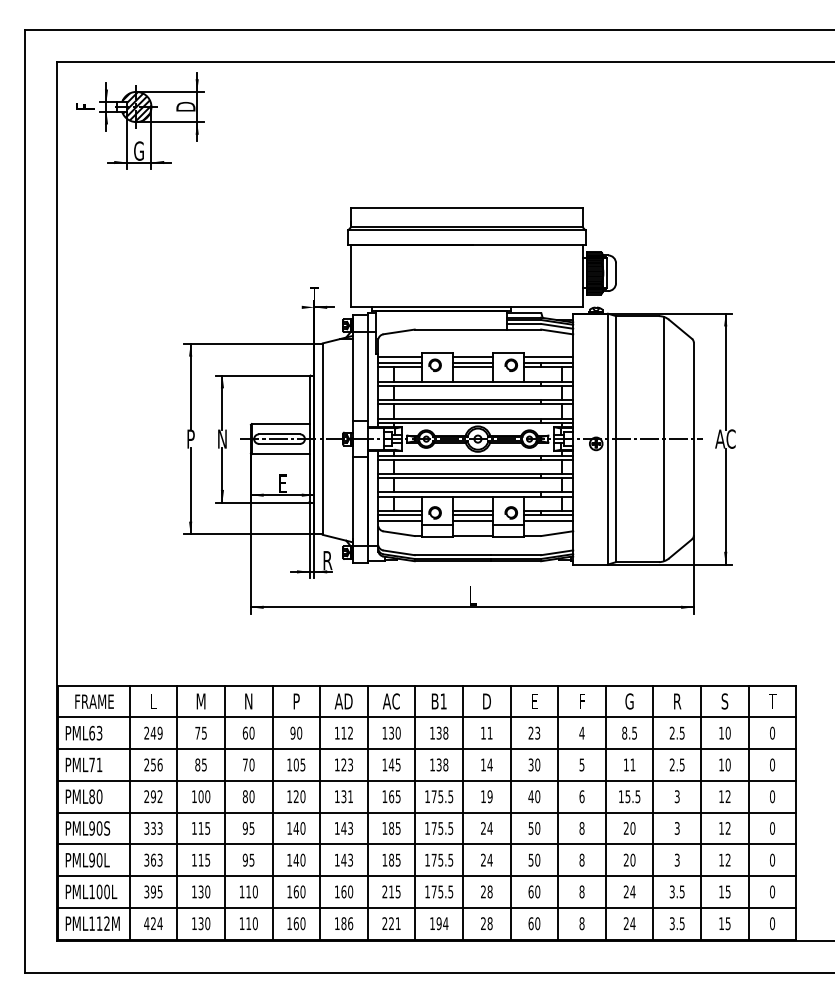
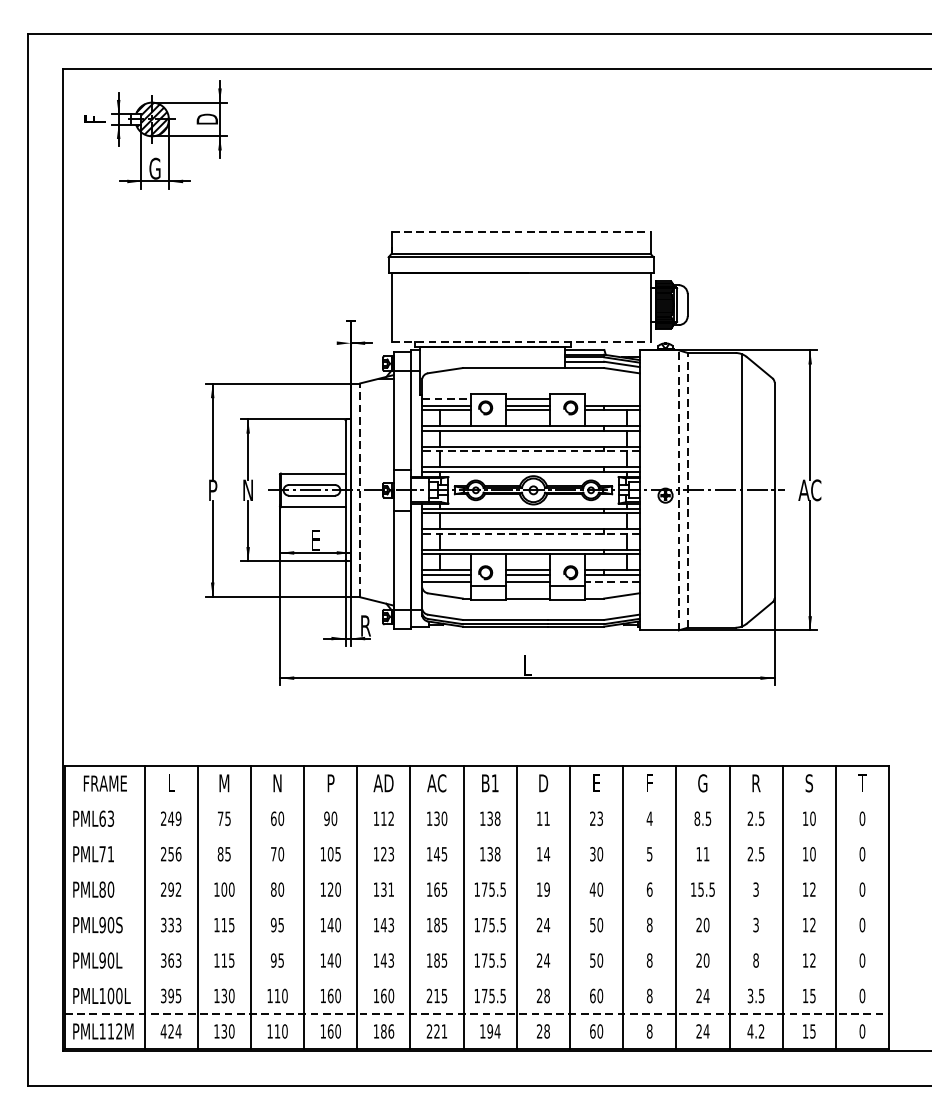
line: (466, 208) -> (520, 232), solid -> dashed
line: (466, 306) -> (520, 342), solid -> dashed
line: (400, 357) -> (447, 399), solid -> dashed
line: (548, 357) -> (612, 399), removed
line: (475, 404) -> (530, 451), solid -> dashed
line: (322, 438) -> (359, 489), solid -> dashed
line: (608, 438) -> (679, 489), solid -> dashed
line: (616, 438) -> (688, 489), solid -> dashed
line: (475, 478) -> (530, 534), solid -> dashed
line: (548, 520) -> (612, 581), solid -> dashed
line: (427, 717) -> (477, 801), removed
line: (427, 749) -> (477, 836), removed
line: (427, 780) -> (477, 871), removed
line: (427, 812) -> (477, 907), removed
line: (427, 844) -> (477, 943), removed
text: (676, 859) -> (755, 959), 3 -> 8
line: (427, 876) -> (477, 978), removed
line: (427, 907) -> (477, 1013), solid -> dashed
text: (676, 923) -> (755, 1031), 3.5 -> 4.2

